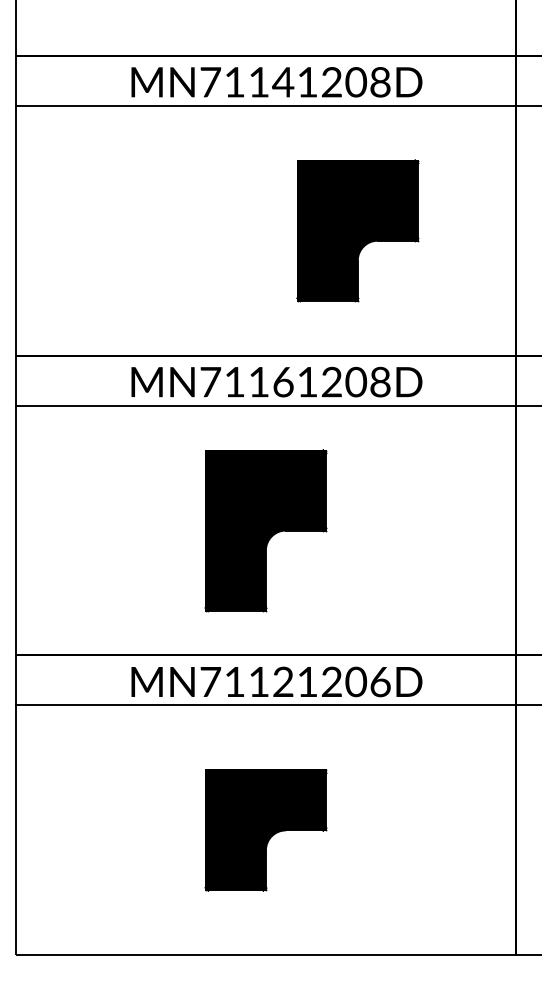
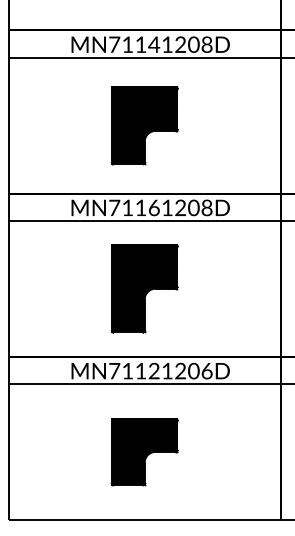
part: (357, 230) -> (144, 125), moved

